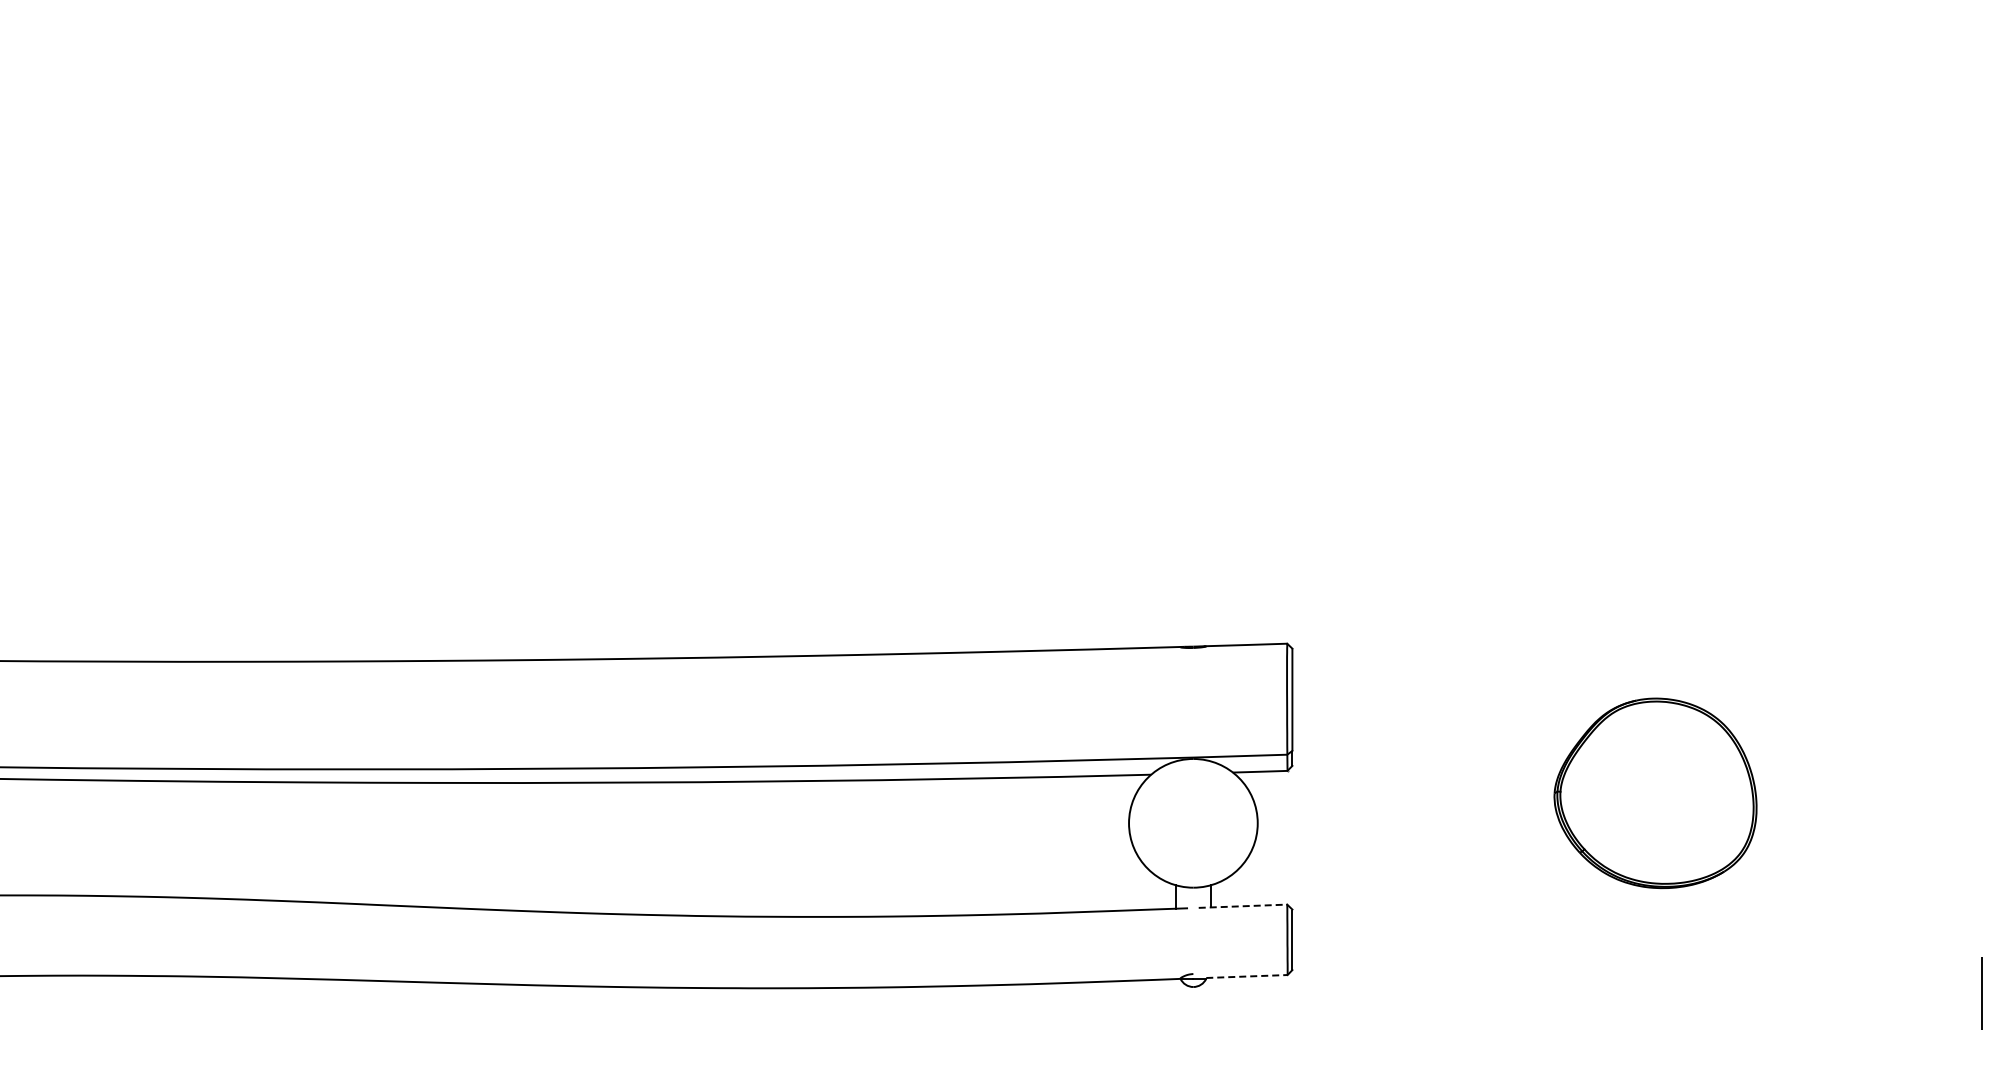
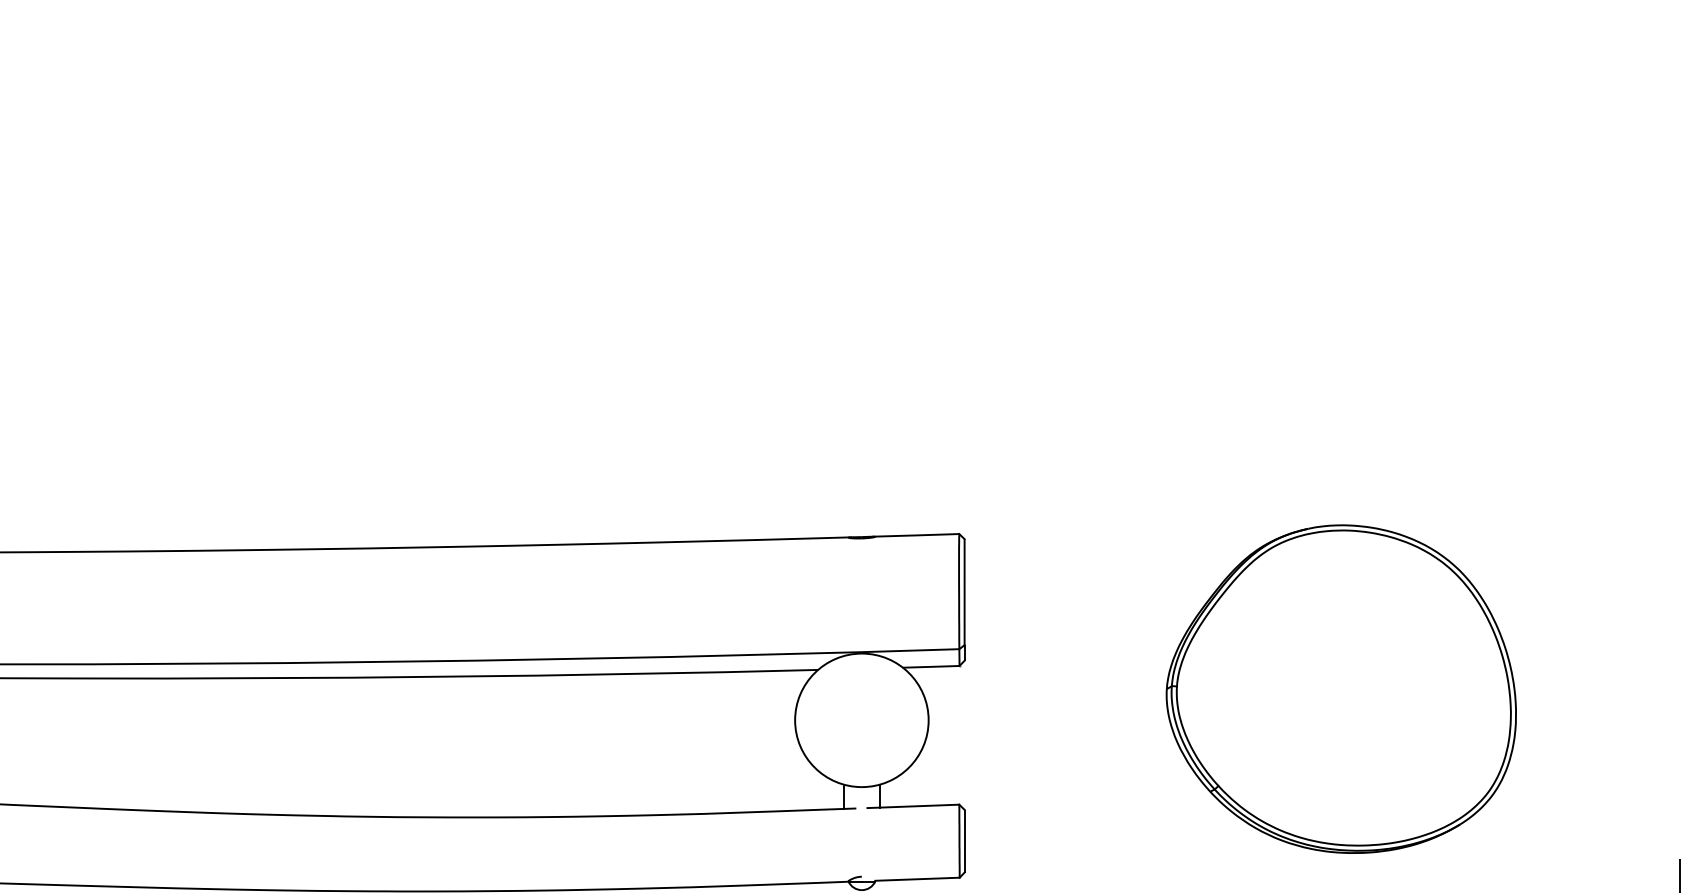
part: (1655, 793) -> (1341, 689), size x1.67
line: (1243, 906) -> (913, 806), dashed -> solid
line: (1246, 976) -> (916, 879), dashed -> solid

